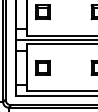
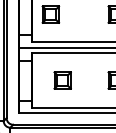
part: (42, 67) -> (62, 80), moved

